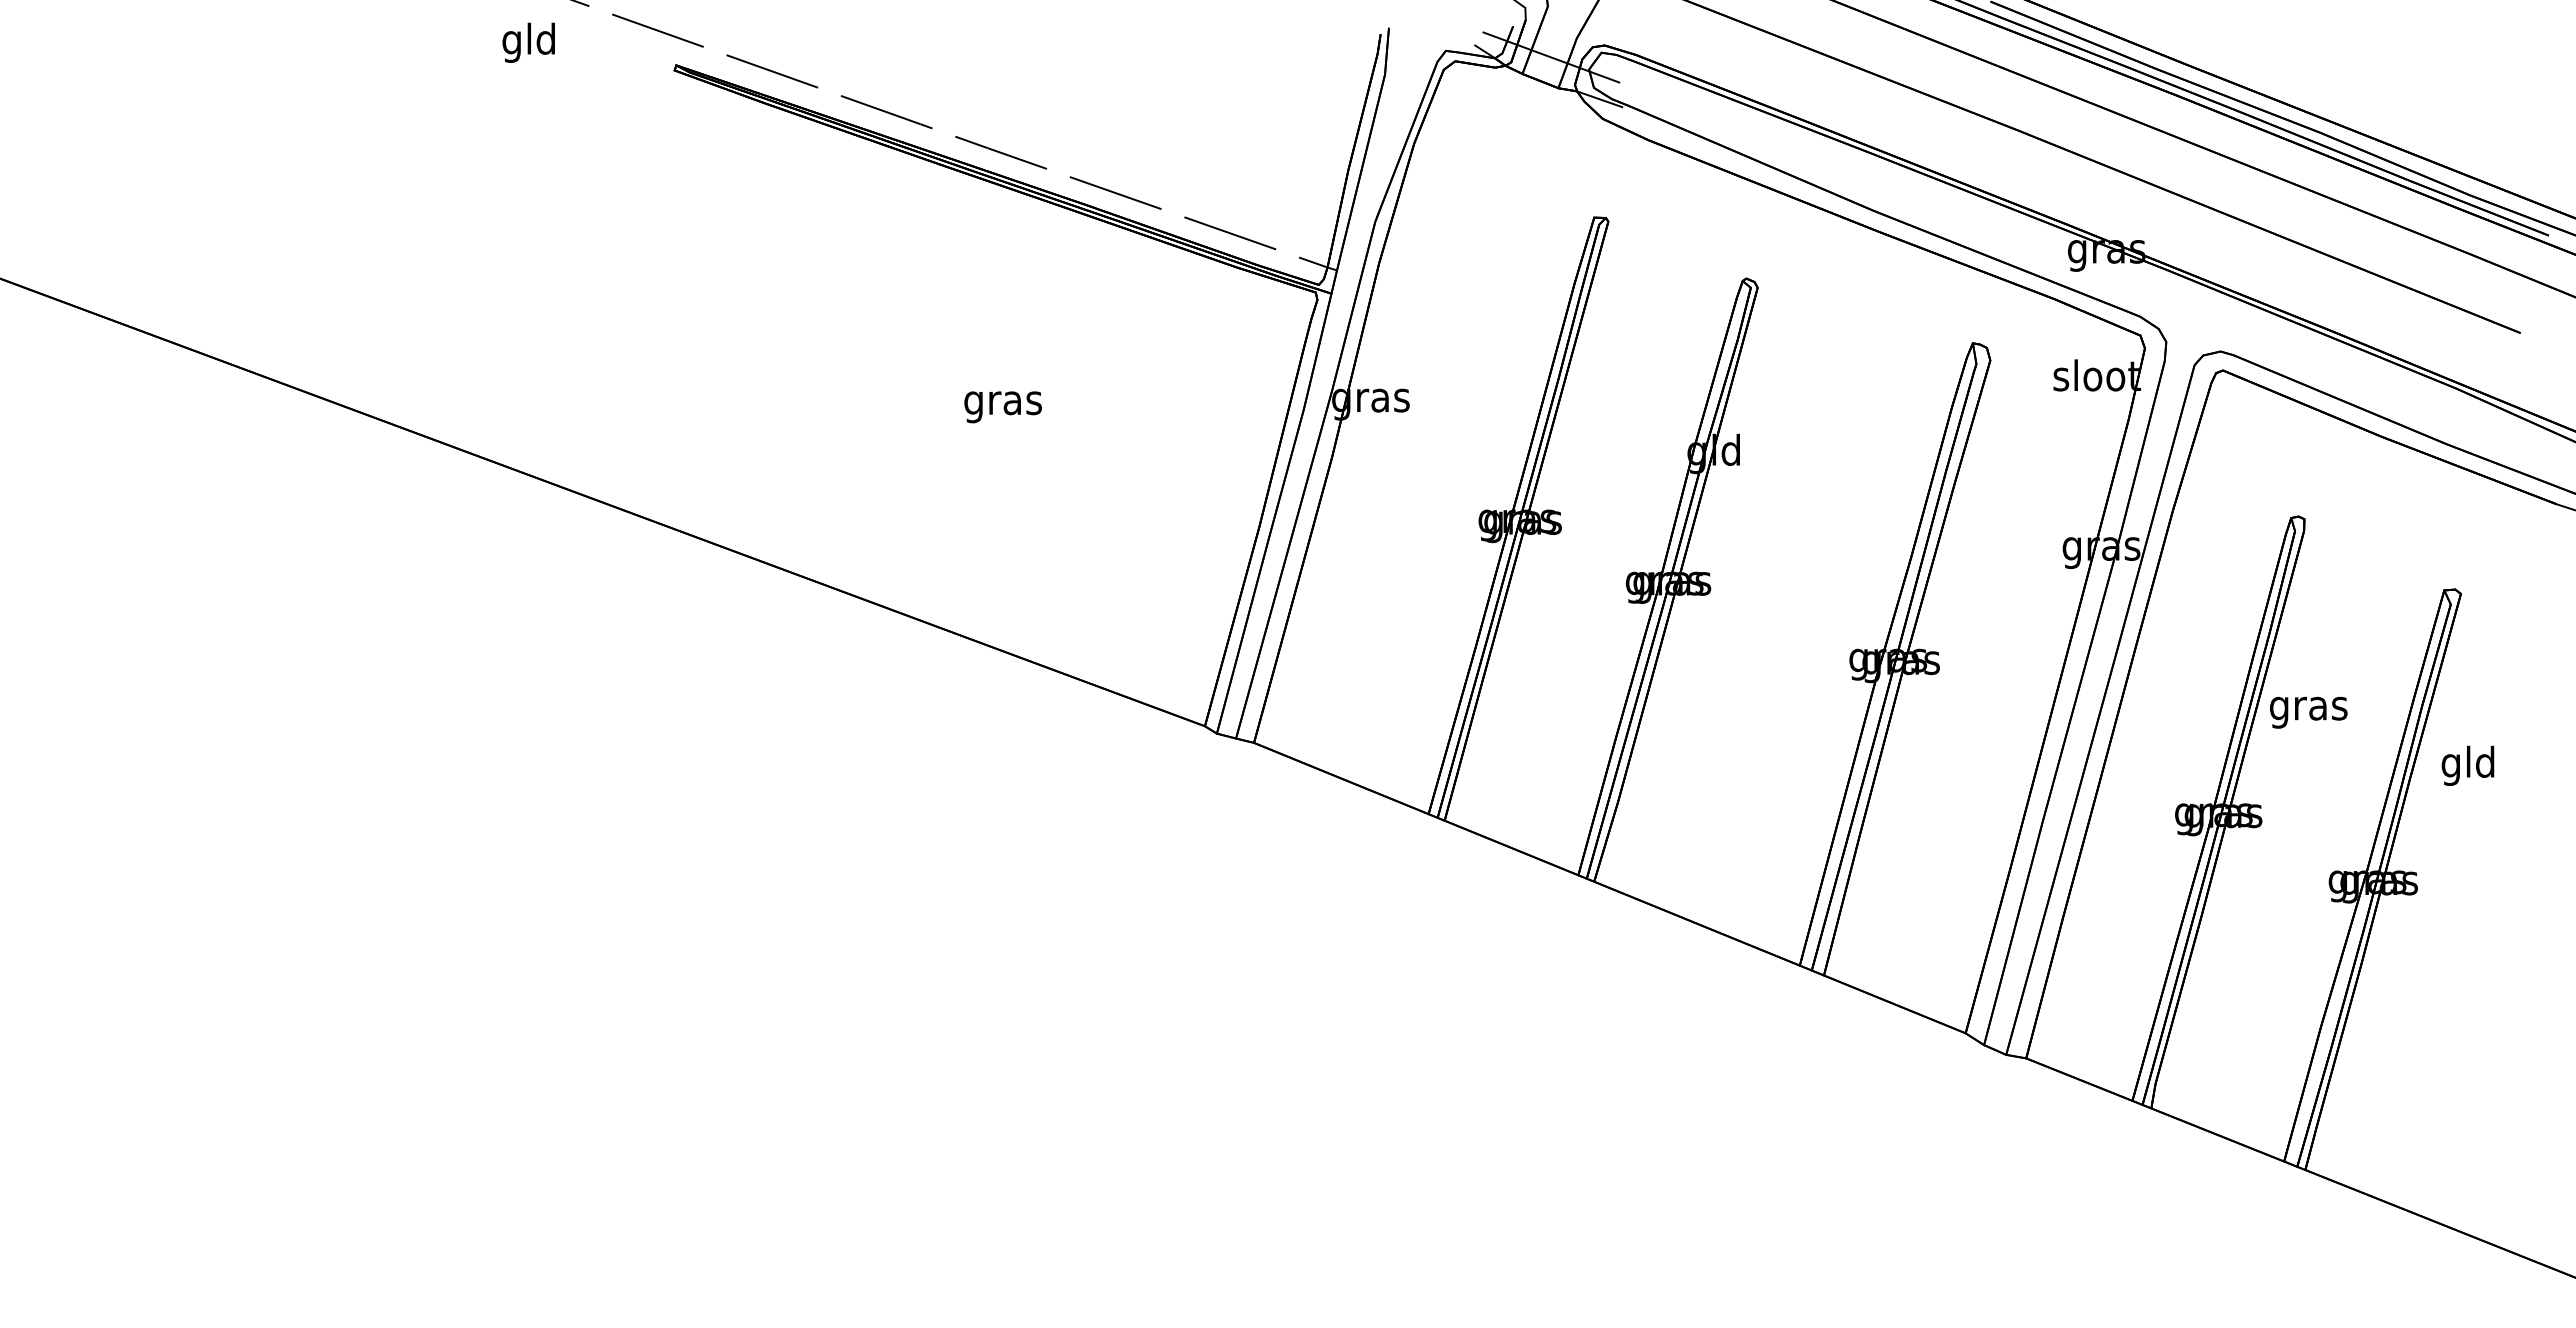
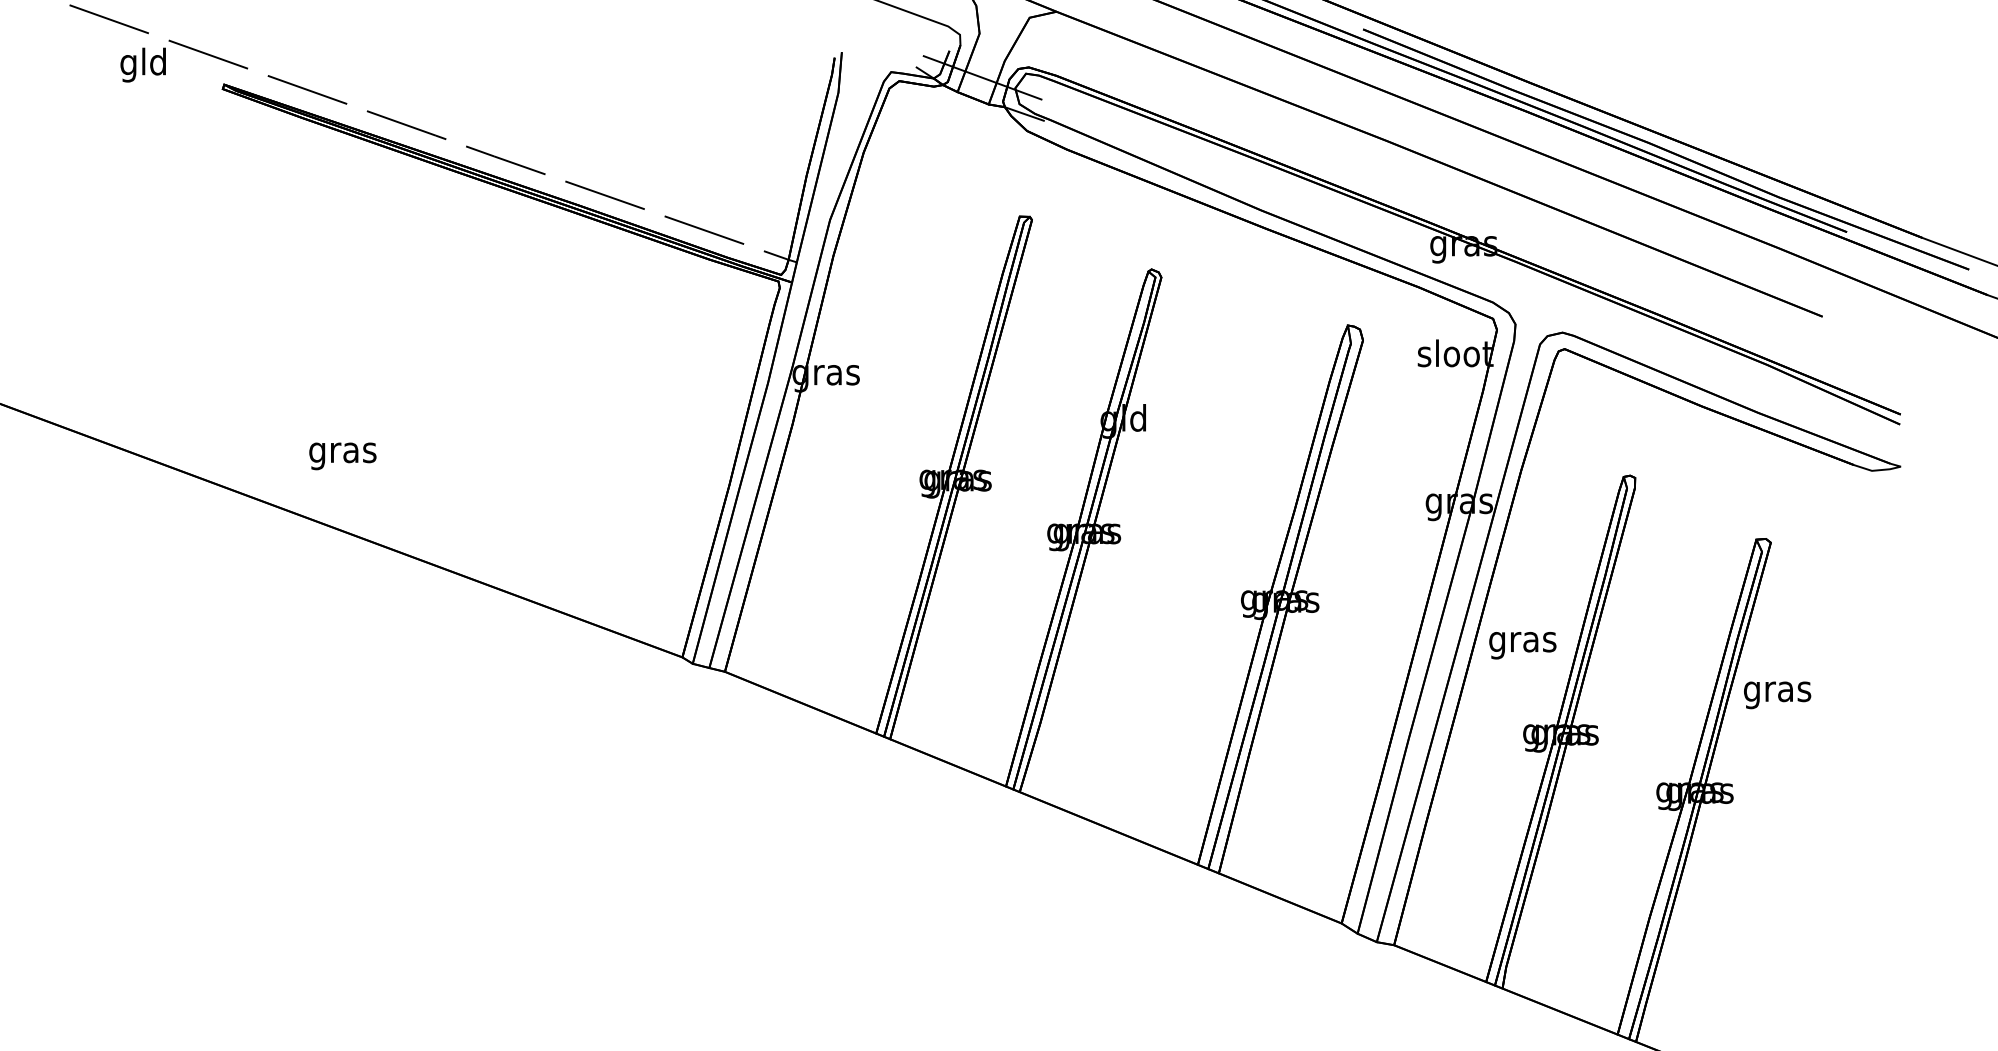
text: (528, 42) -> (142, 64), moved
text: (1002, 407) -> (342, 456), moved
text: (2308, 712) -> (1522, 645), moved
text: (2468, 765) -> (1777, 691), gld -> gras

